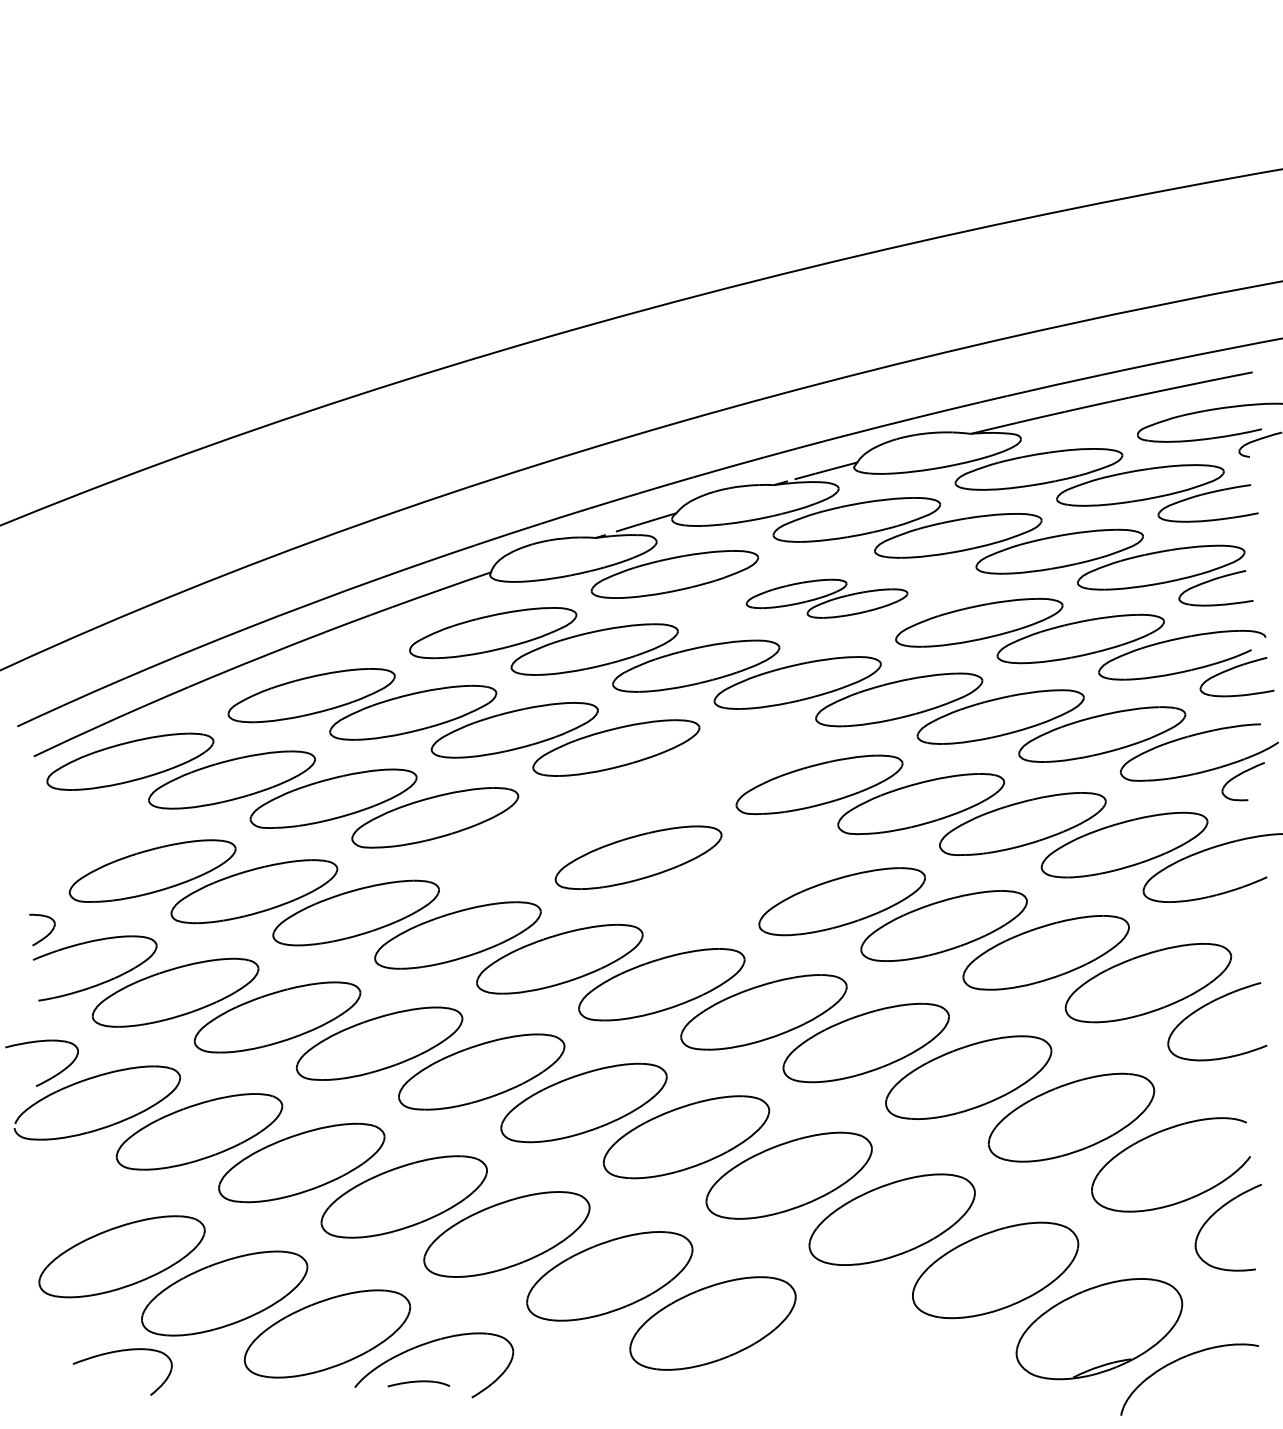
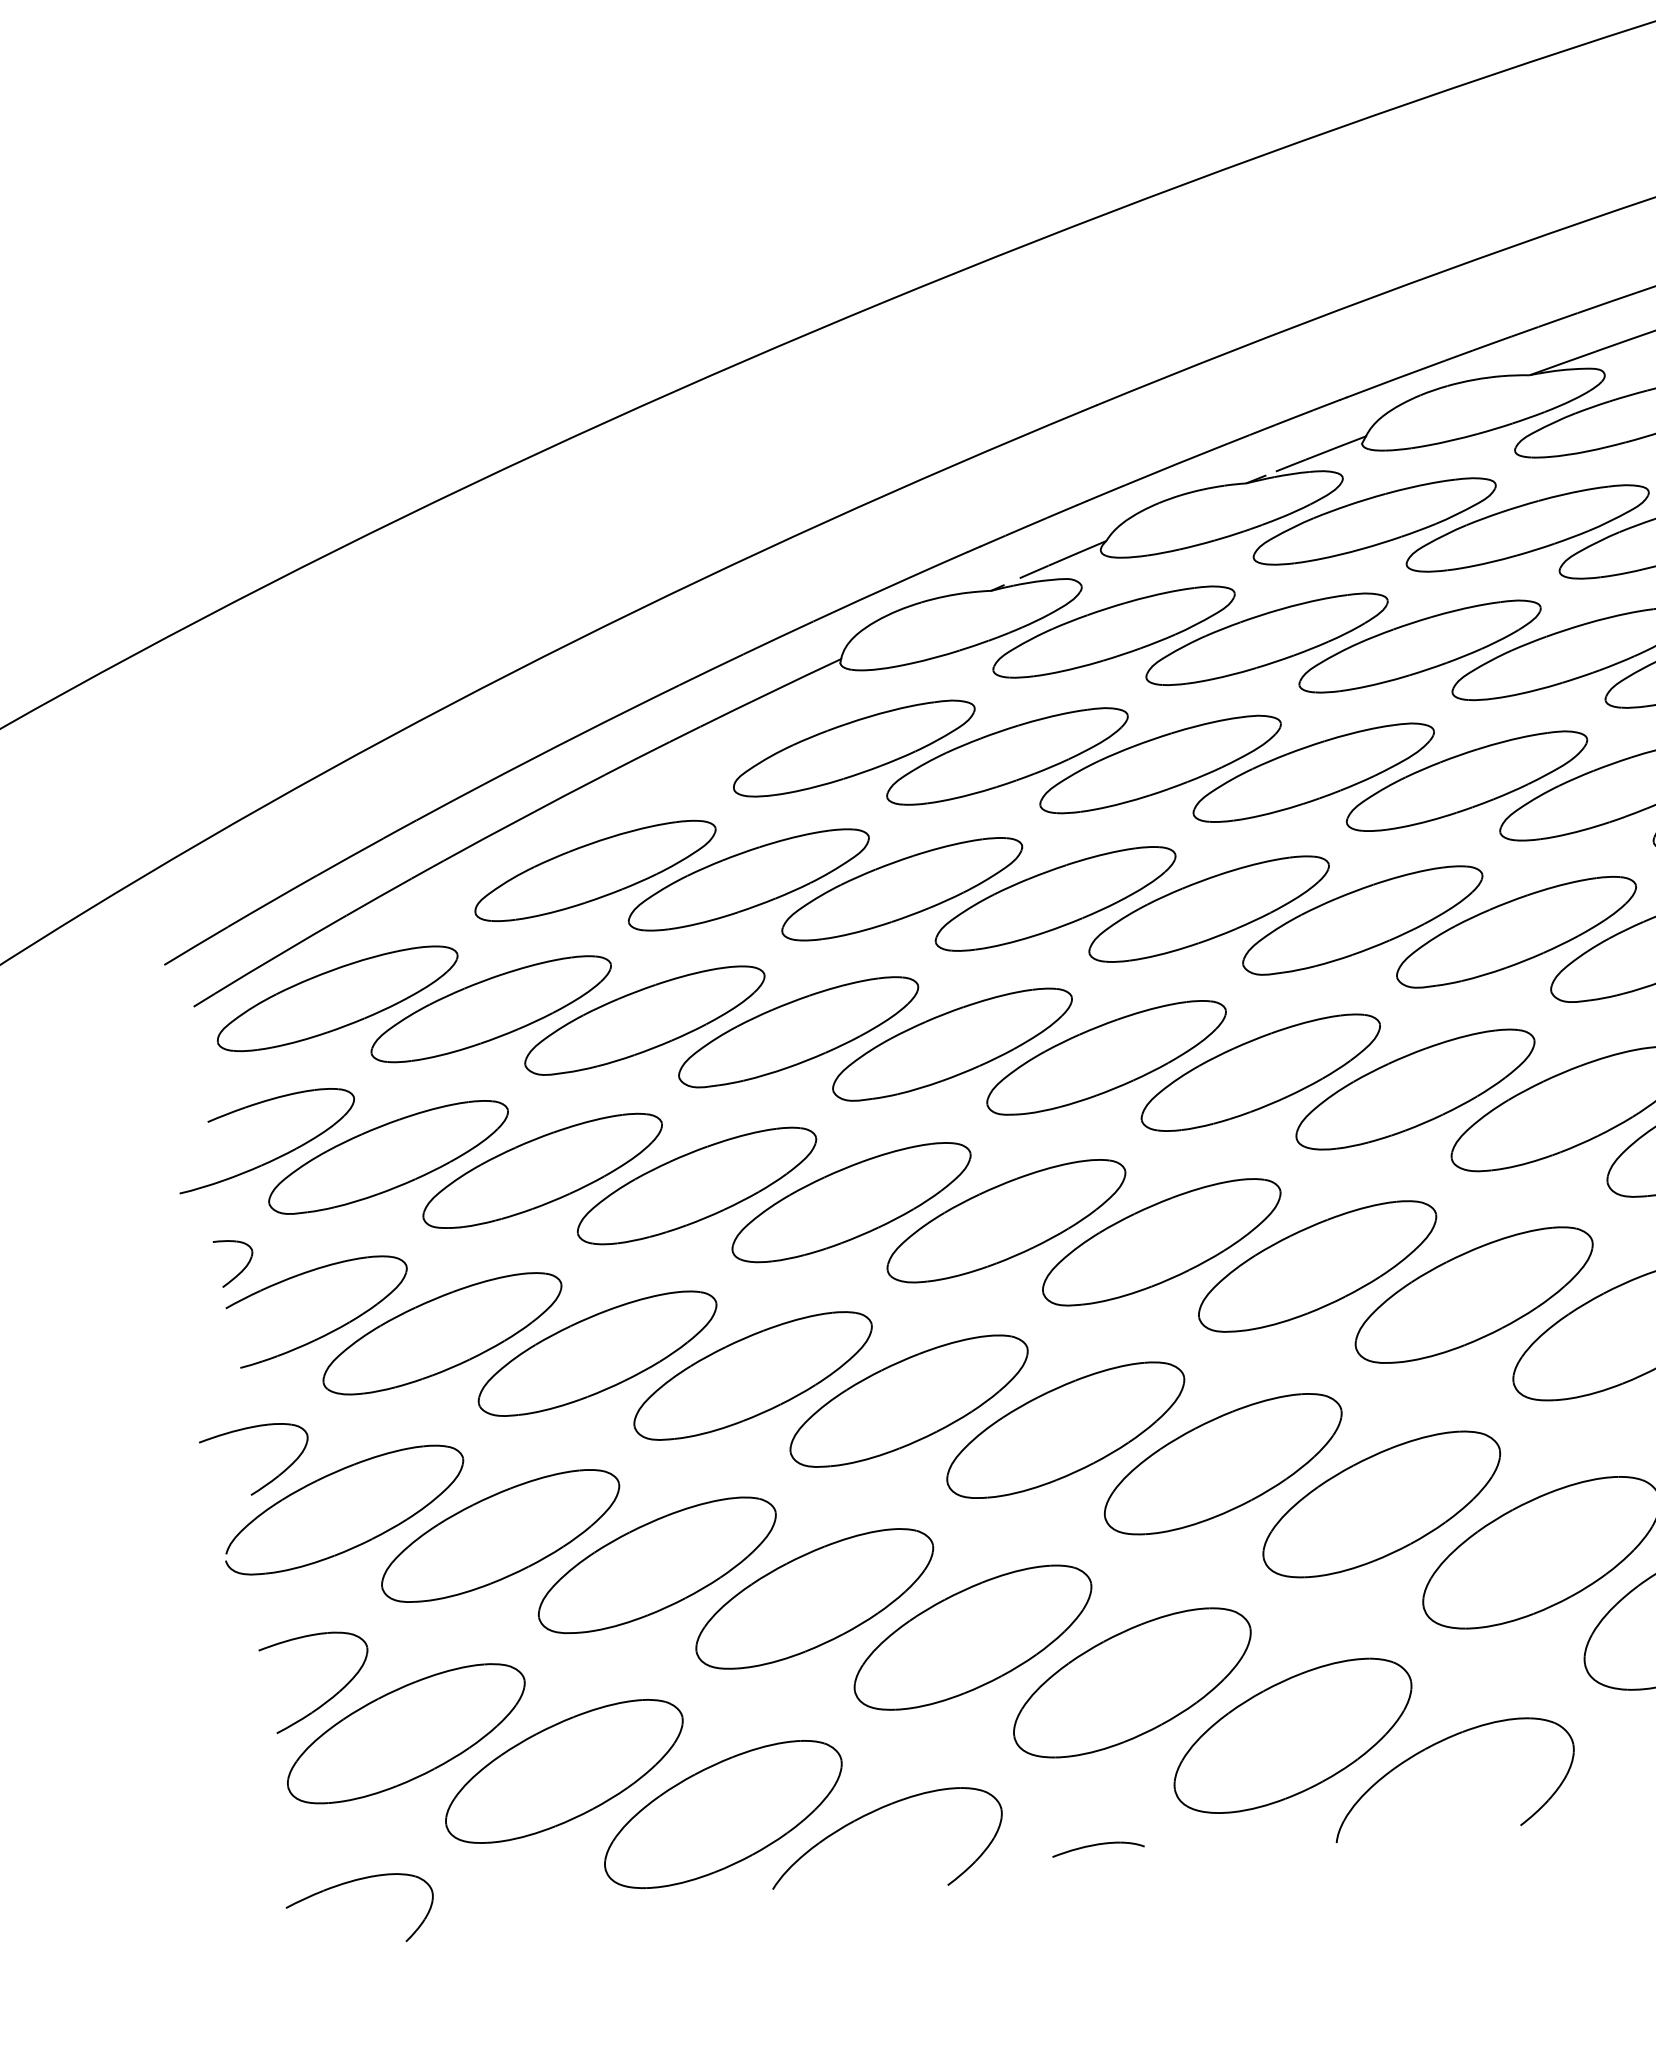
part: (826, 598) -> (1342, 642), size x1.67
part: (717, 765) -> (1208, 908), added
part: (536, 837) -> (951, 1044), added
part: (75, 863) -> (272, 1158), added
part: (740, 878) -> (1261, 1071), added
part: (74, 1226) -> (330, 1696), added
part: (807, 1340) -> (1435, 1745), added
part: (118, 1352) -> (351, 1883), moved
part: (418, 1383) -> (1097, 1847), moved

